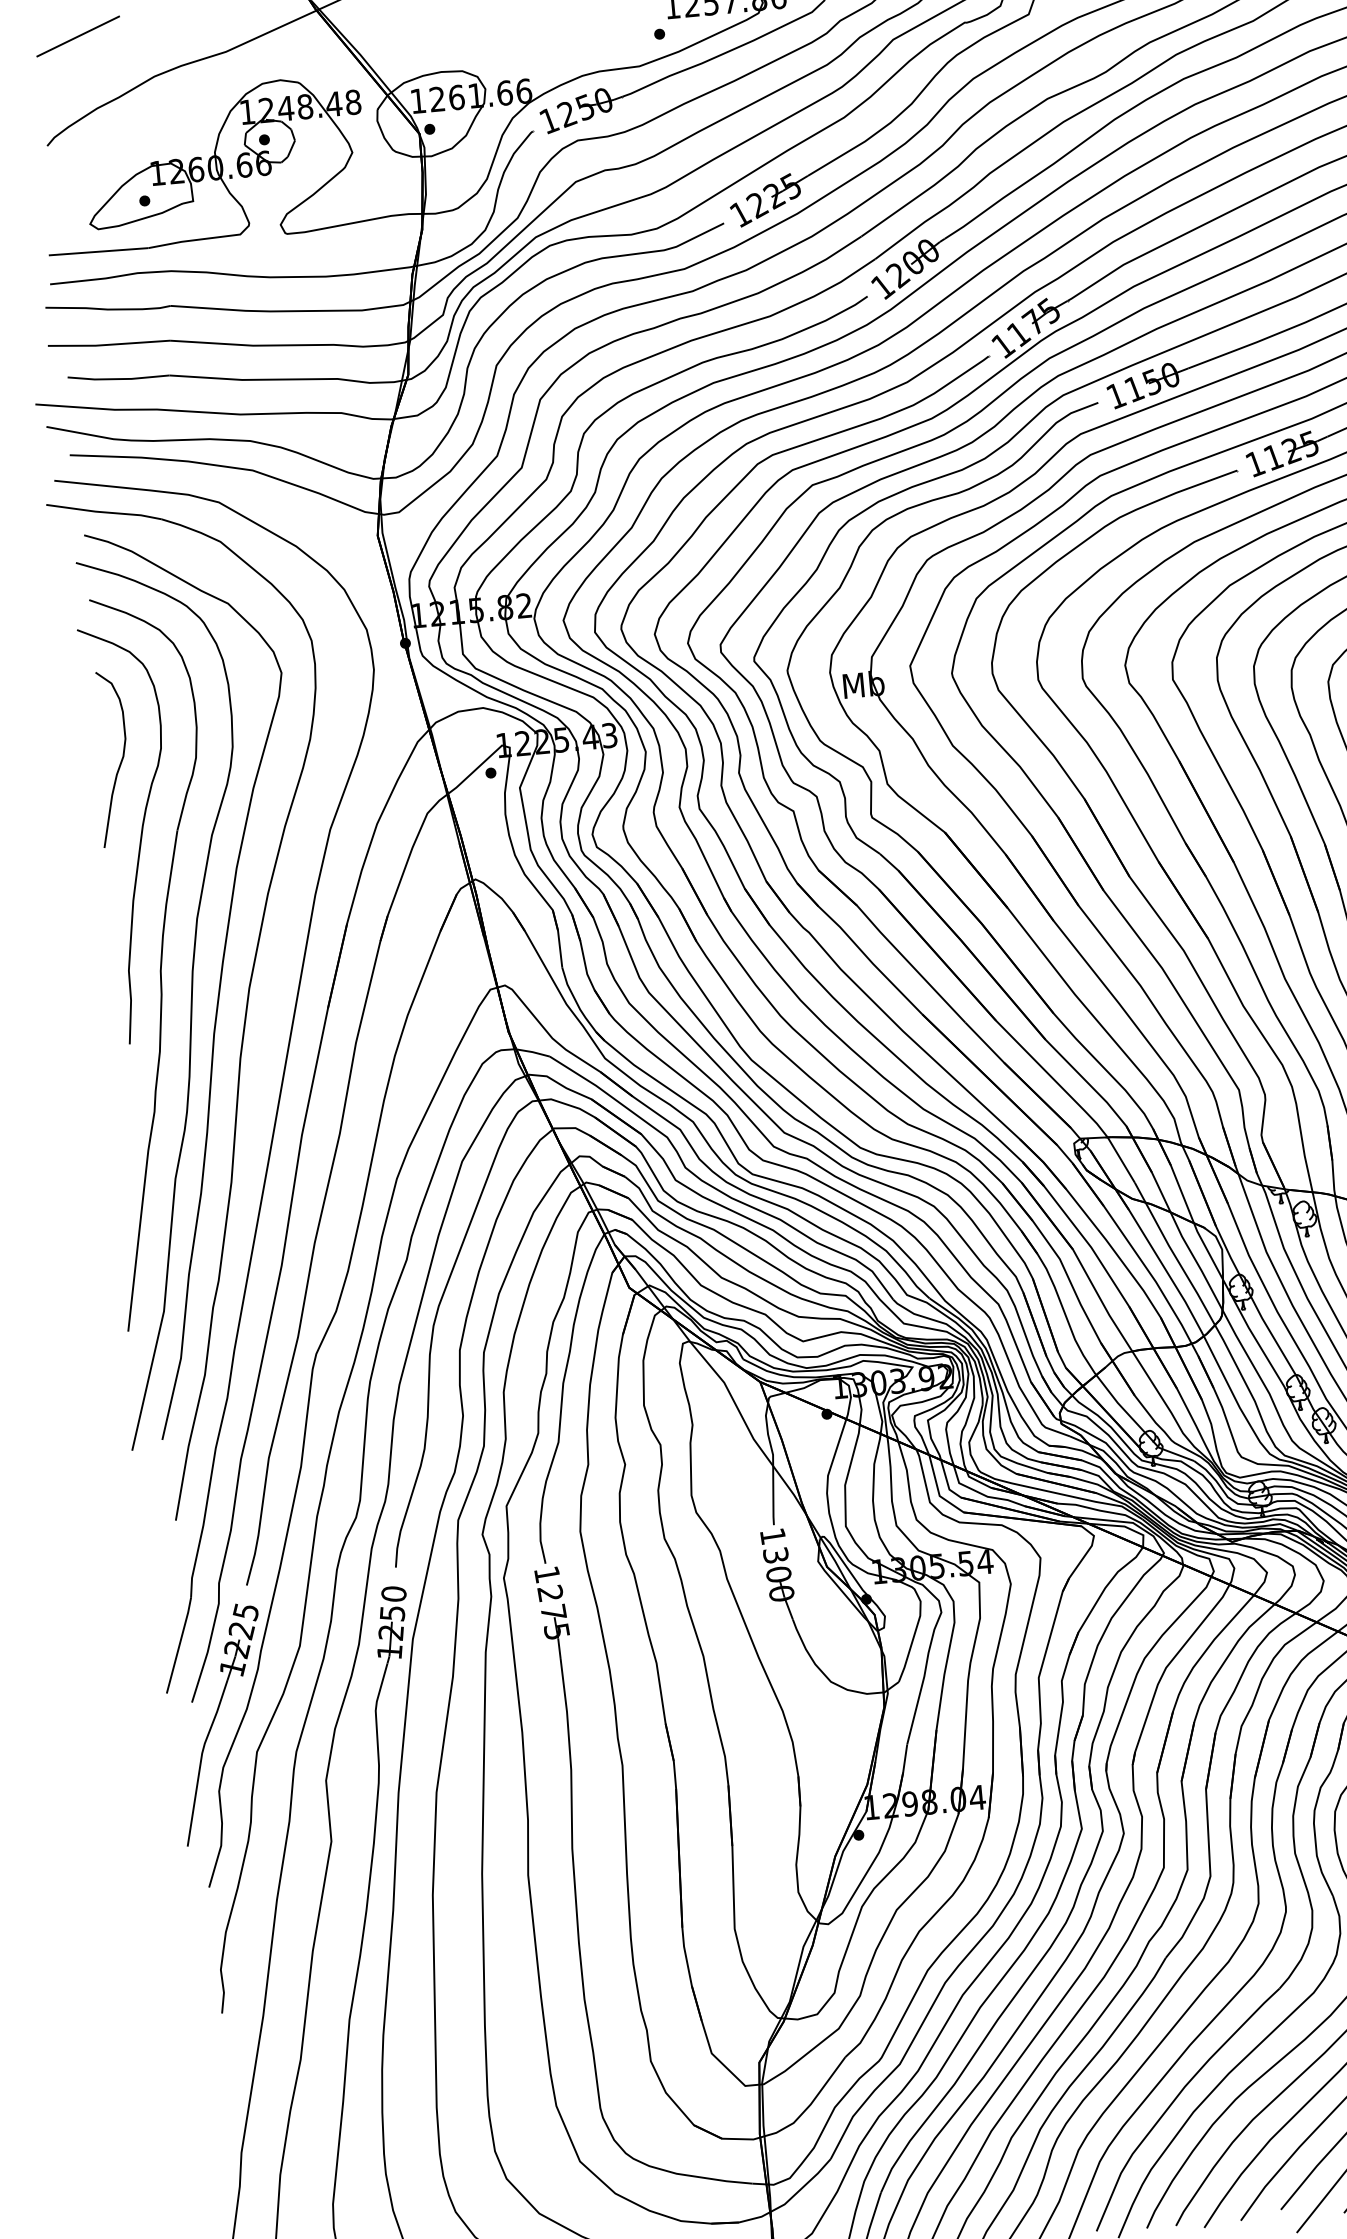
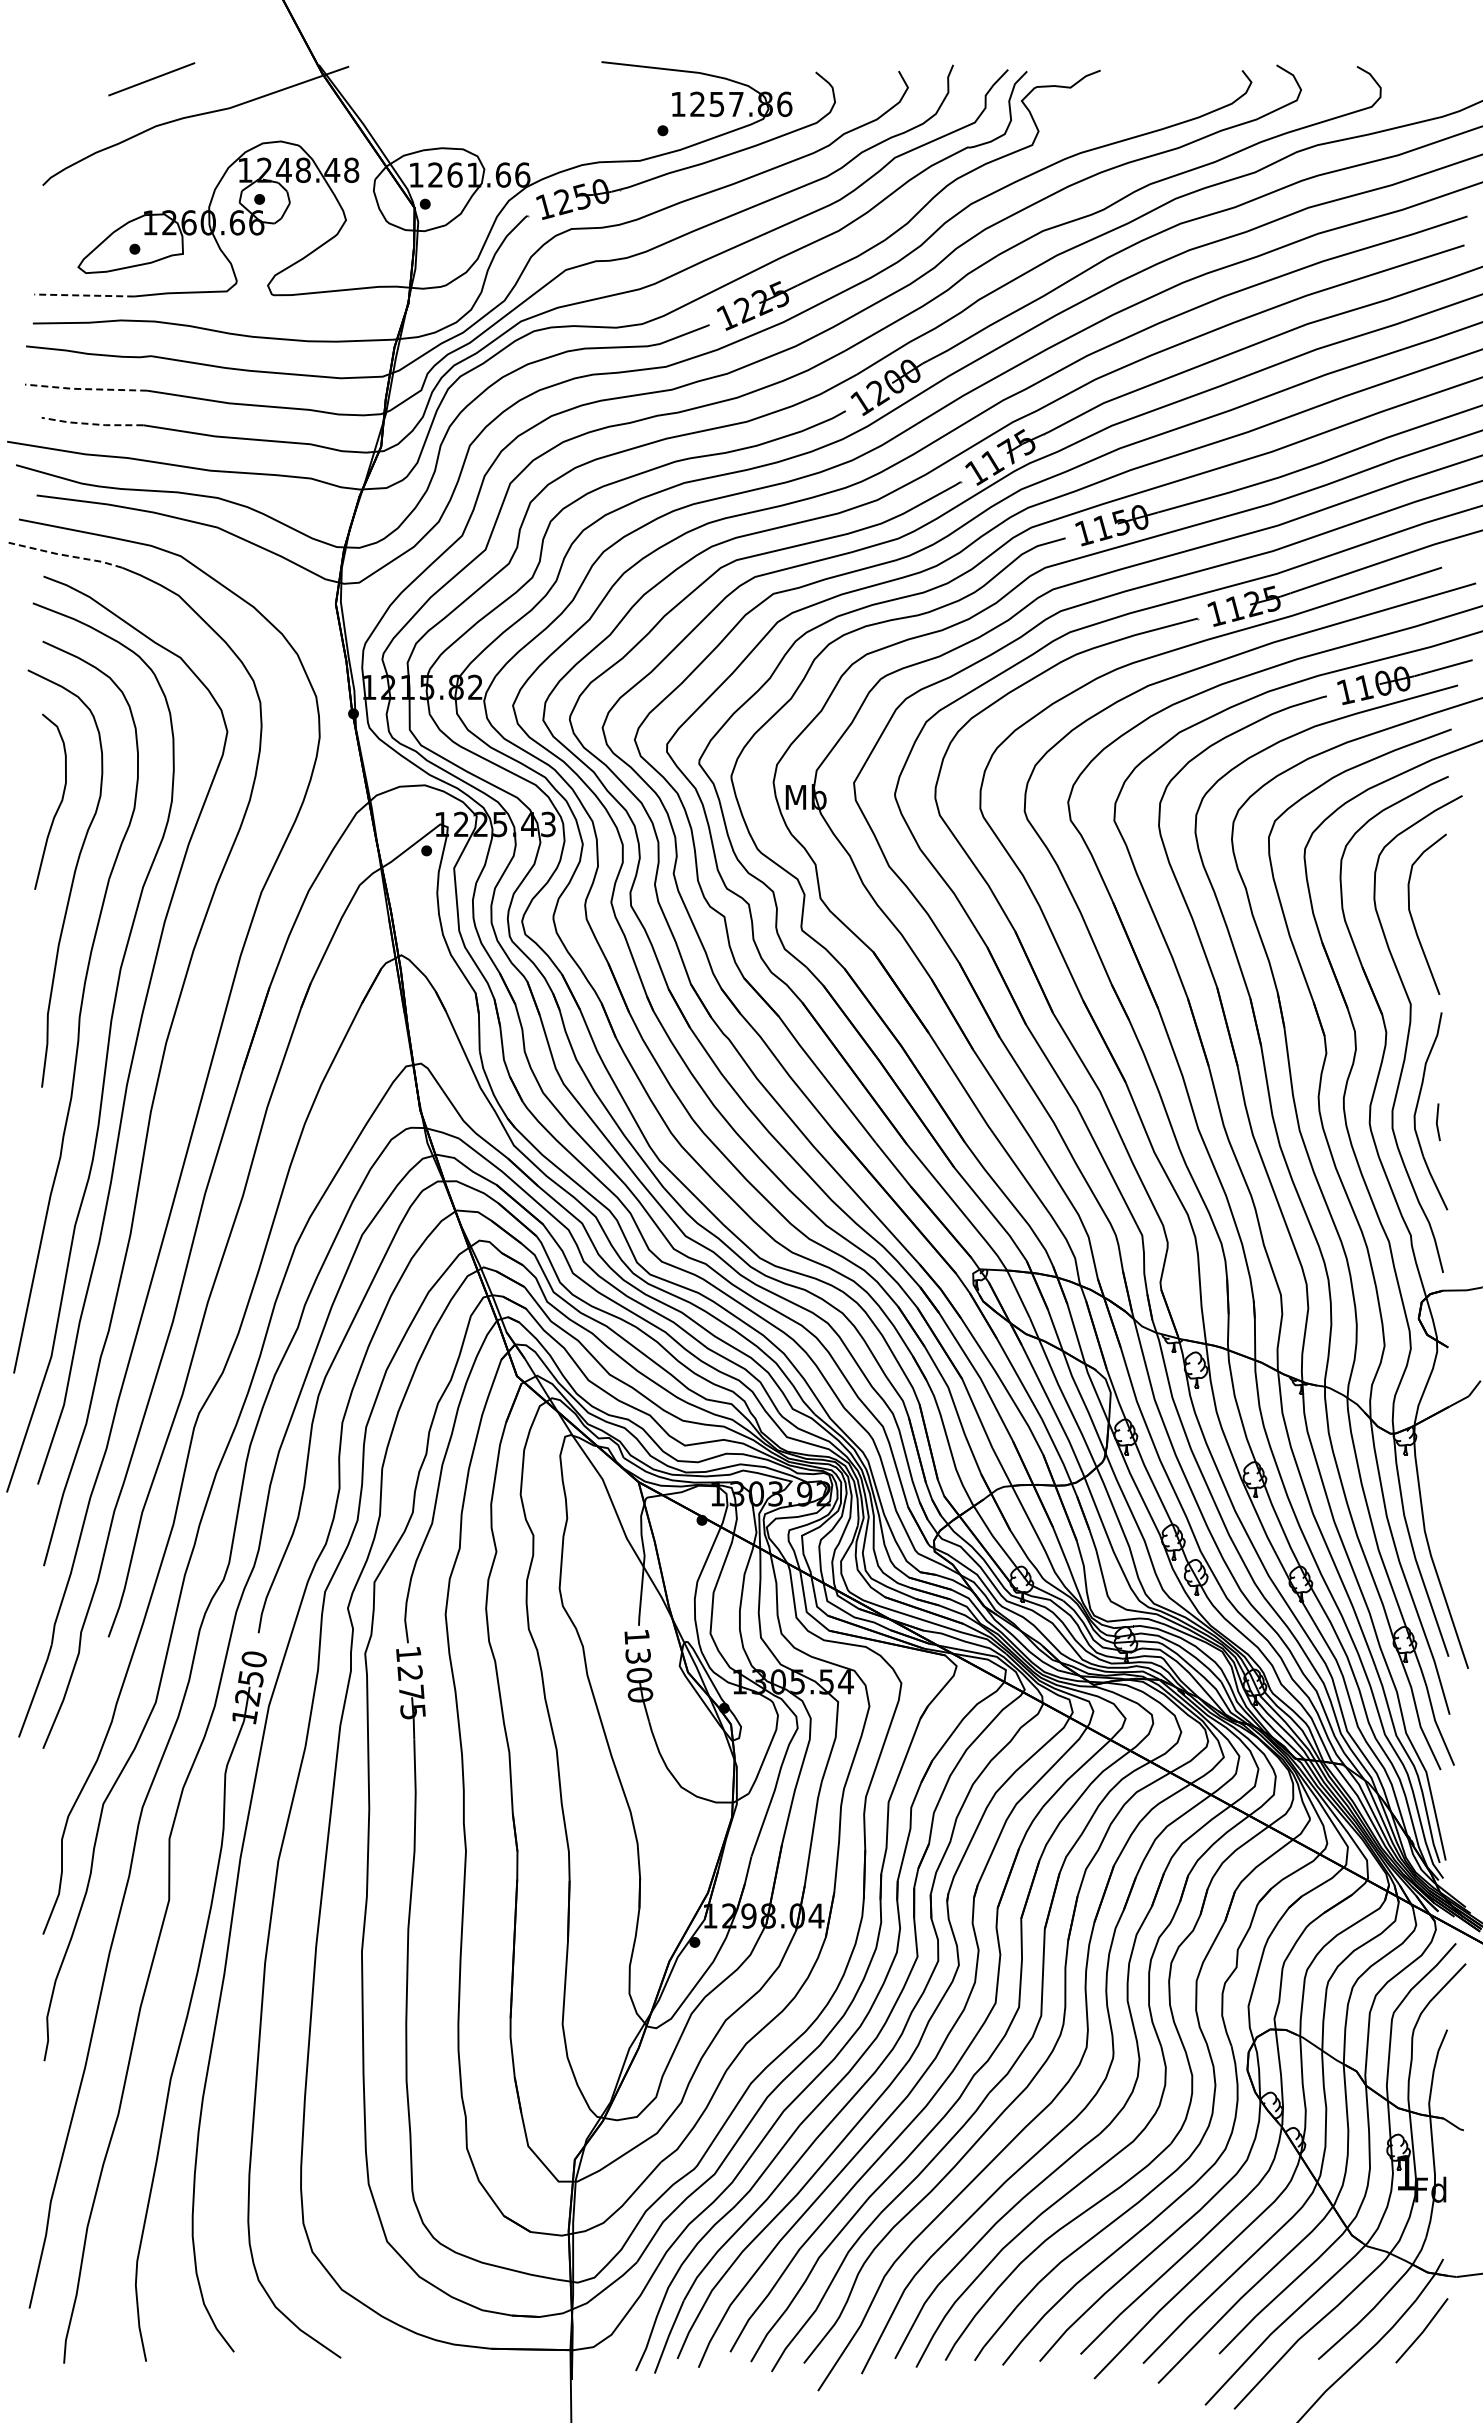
line: (77, 36) -> (151, 79), moved
line: (98, 251) -> (84, 295), solid -> dashed
line: (108, 345) -> (85, 389), solid -> dashed
line: (117, 379) -> (91, 424), solid -> dashed
line: (104, 512) -> (65, 555), solid -> dashed
part: (215, 1720) -> (64, 1768), removed

